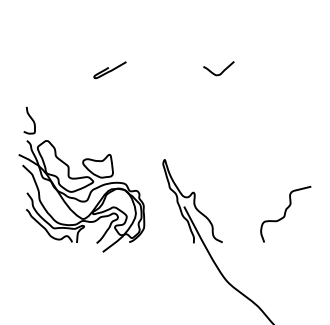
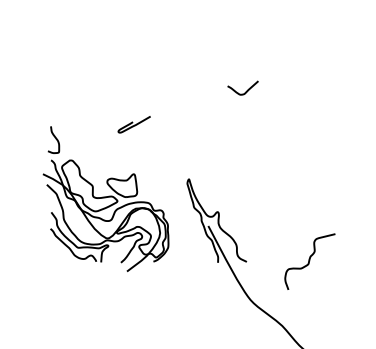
curve: (110, 70) -> (134, 124), moved
curve: (285, 214) -> (309, 261), moved

